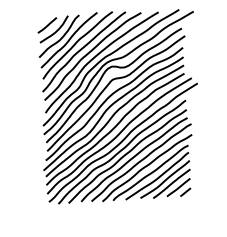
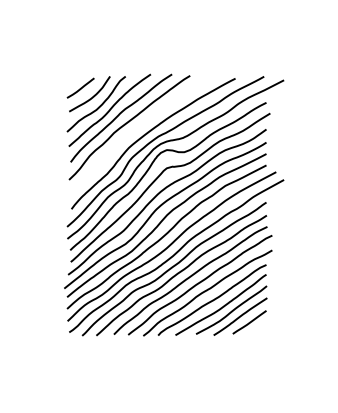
curve: (91, 52) -> (139, 128), removed
line: (185, 192) -> (258, 329), removed

